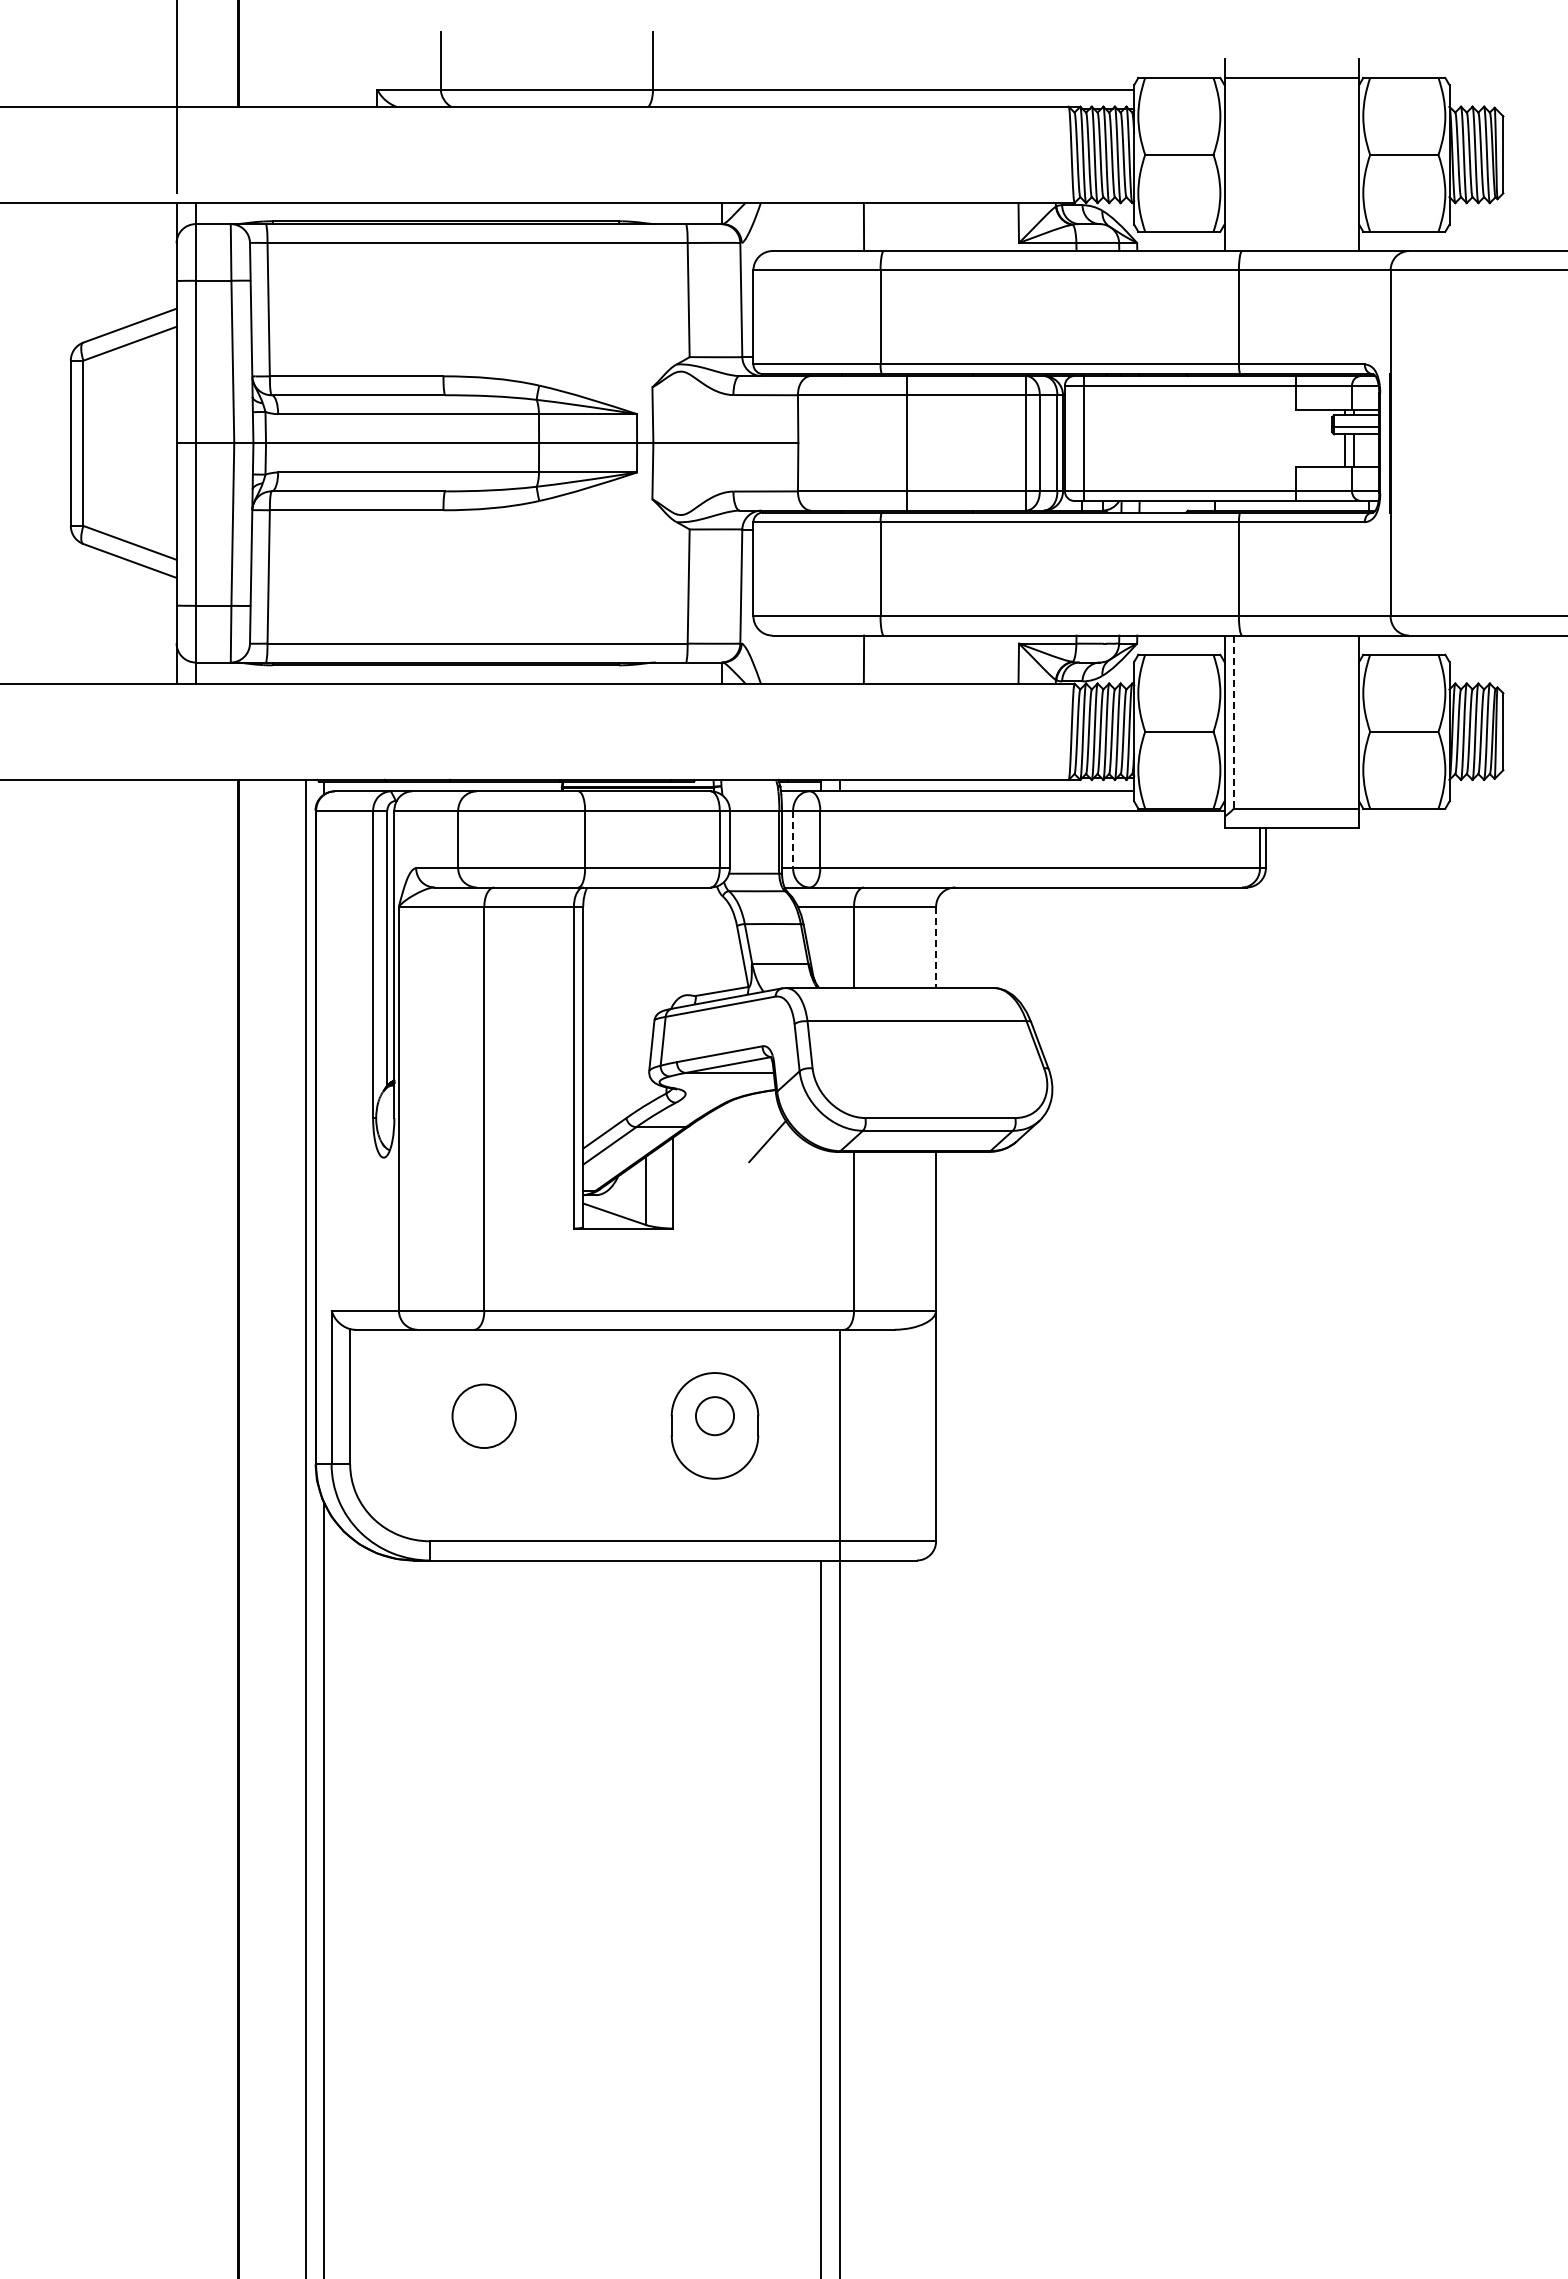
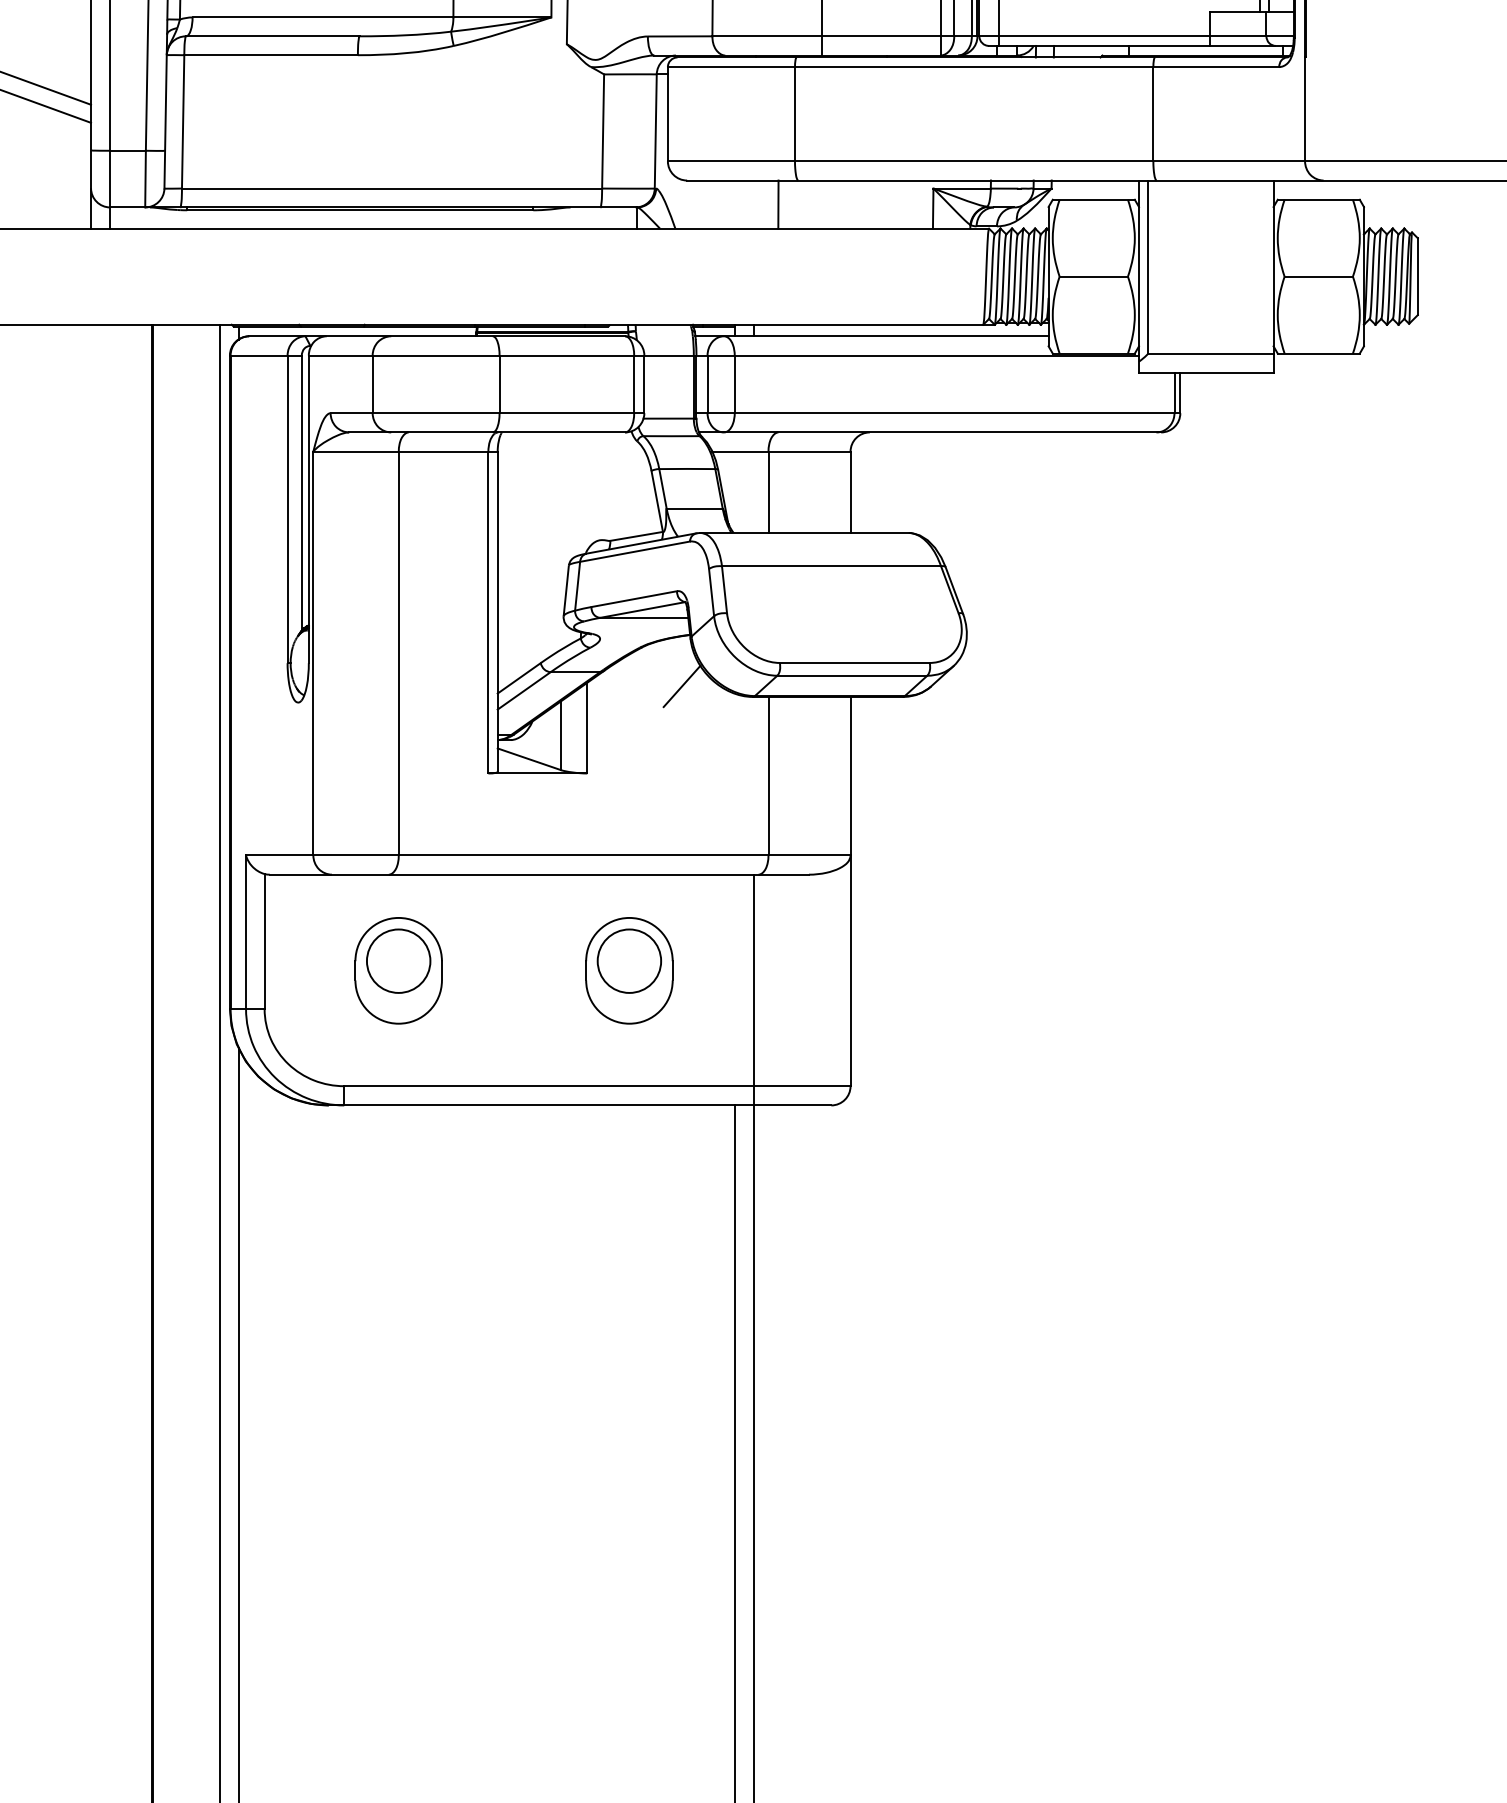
line: (1233, 722) -> (1147, 267), dashed -> solid
line: (793, 839) -> (707, 384), dashed -> solid
line: (936, 947) -> (850, 492), dashed -> solid
circle: (714, 1415) -> (628, 960), size x1.67
part: (484, 1425) -> (398, 970), added

